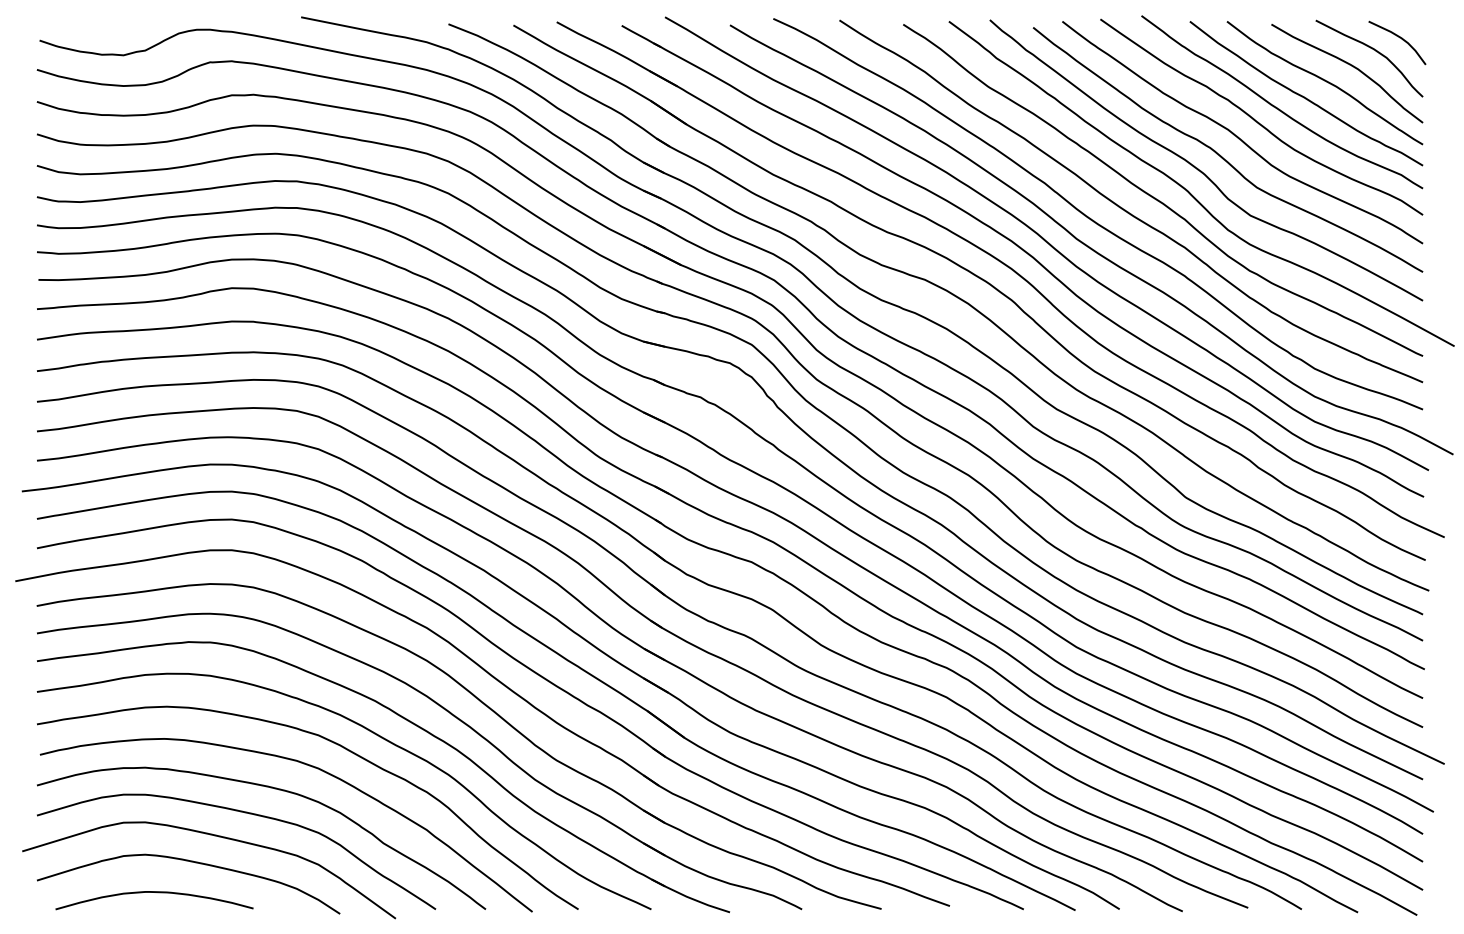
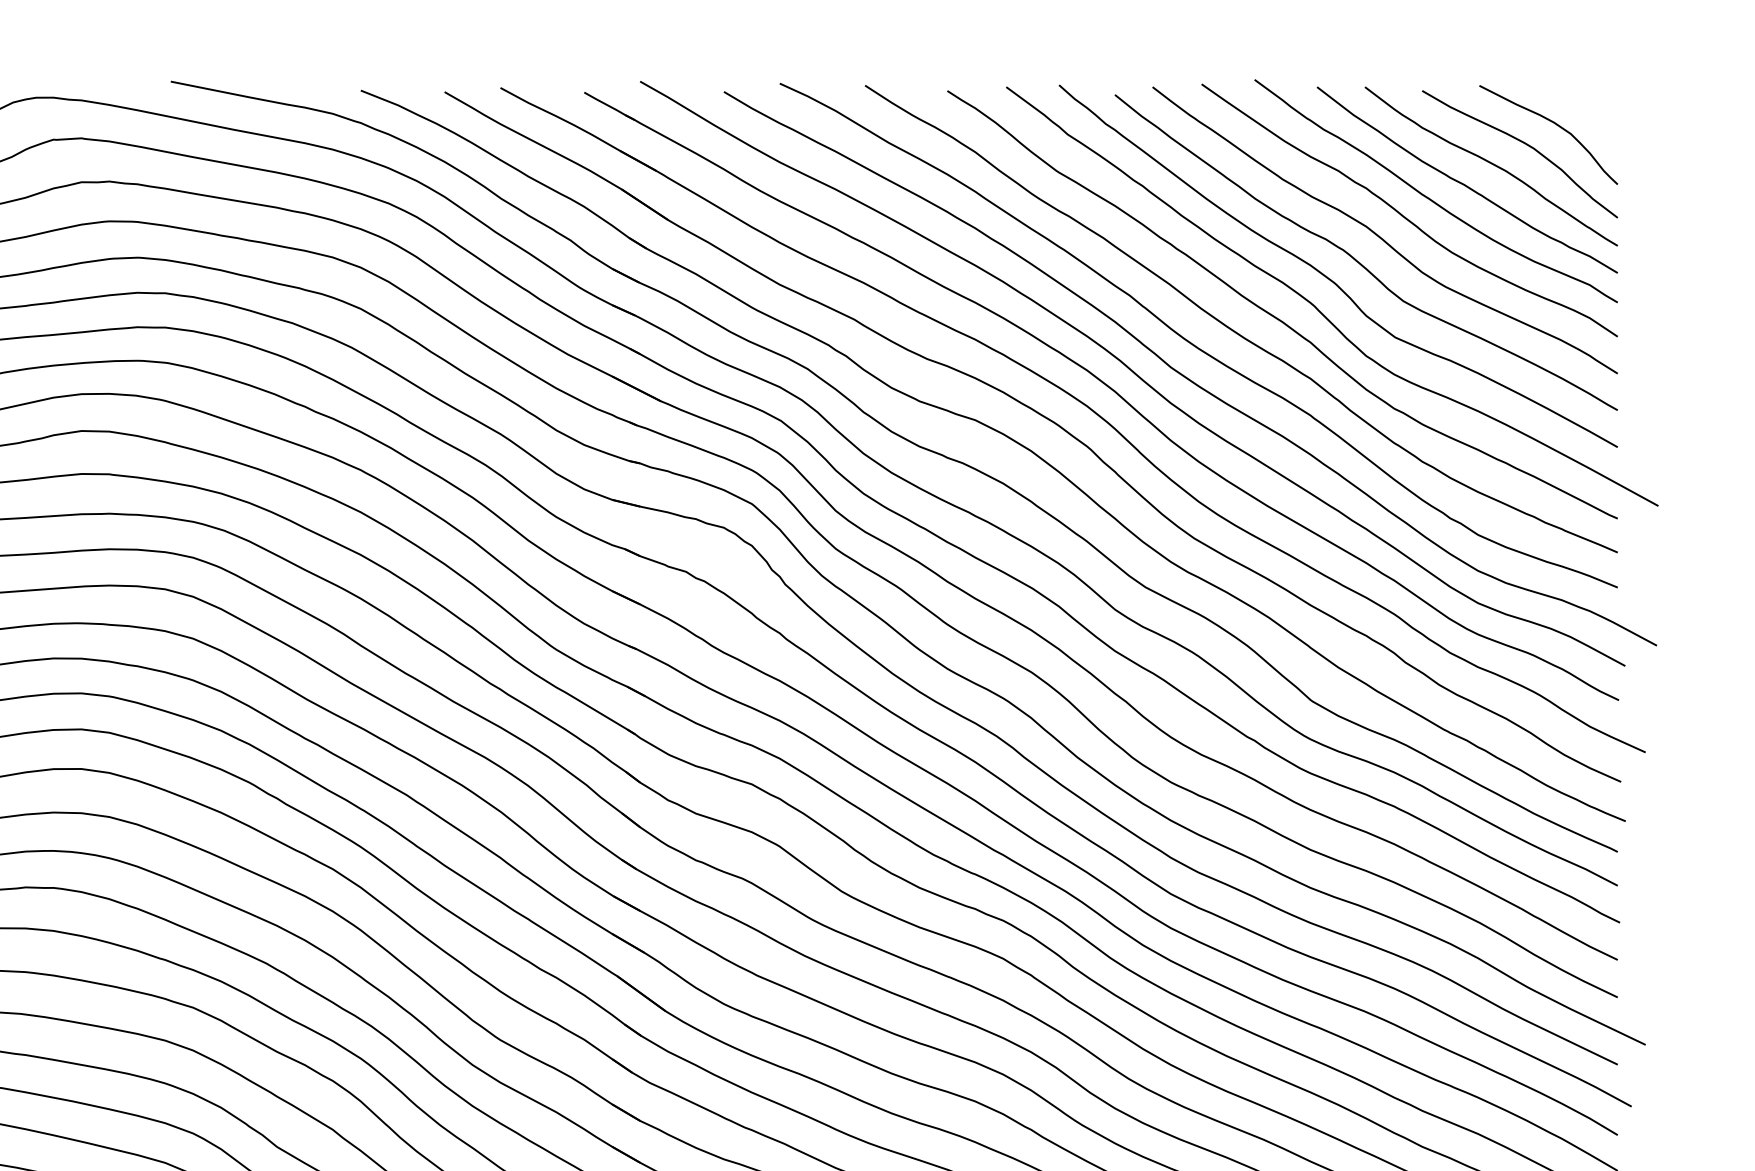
curve: (1399, 38) -> (1587, 108), removed

